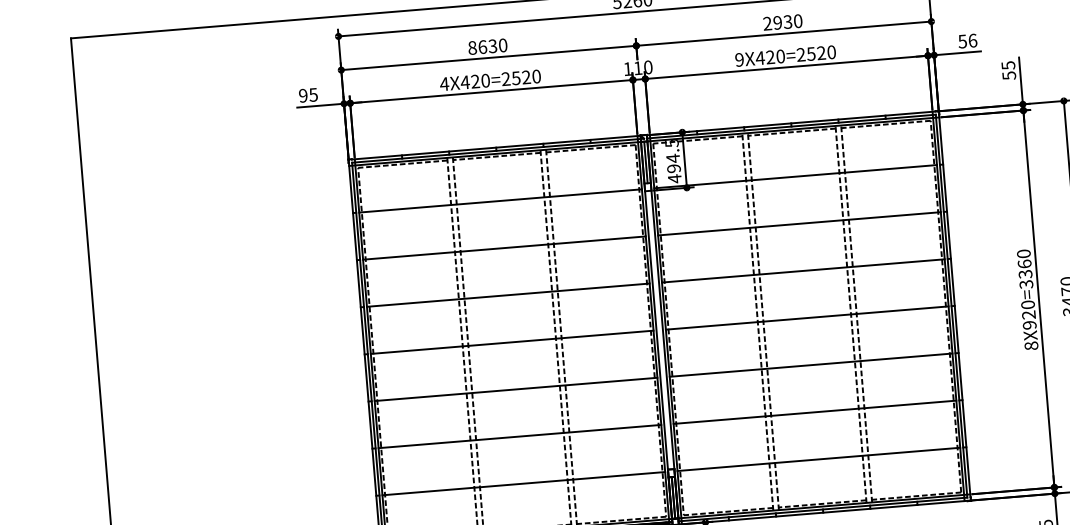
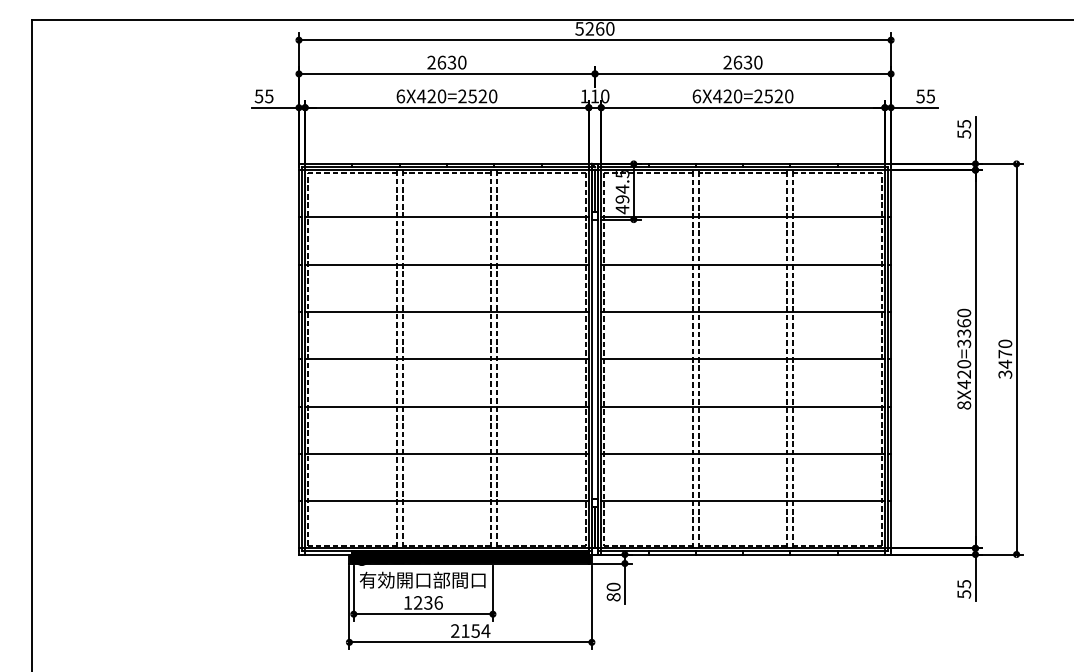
text: (777, 22) -> (737, 62), 2930 -> 2630
text: (972, 40) -> (930, 96), 56 -> 55
text: (472, 47) -> (431, 62), 8630 -> 2630
text: (739, 60) -> (696, 96), 9X420=2520 -> 6X420=2520
text: (444, 84) -> (400, 96), 4X420=2520 -> 6X420=2520
text: (302, 95) -> (258, 96), 95 -> 55
text: (1030, 325) -> (964, 384), 8X920=3360 -> 8X420=3360

